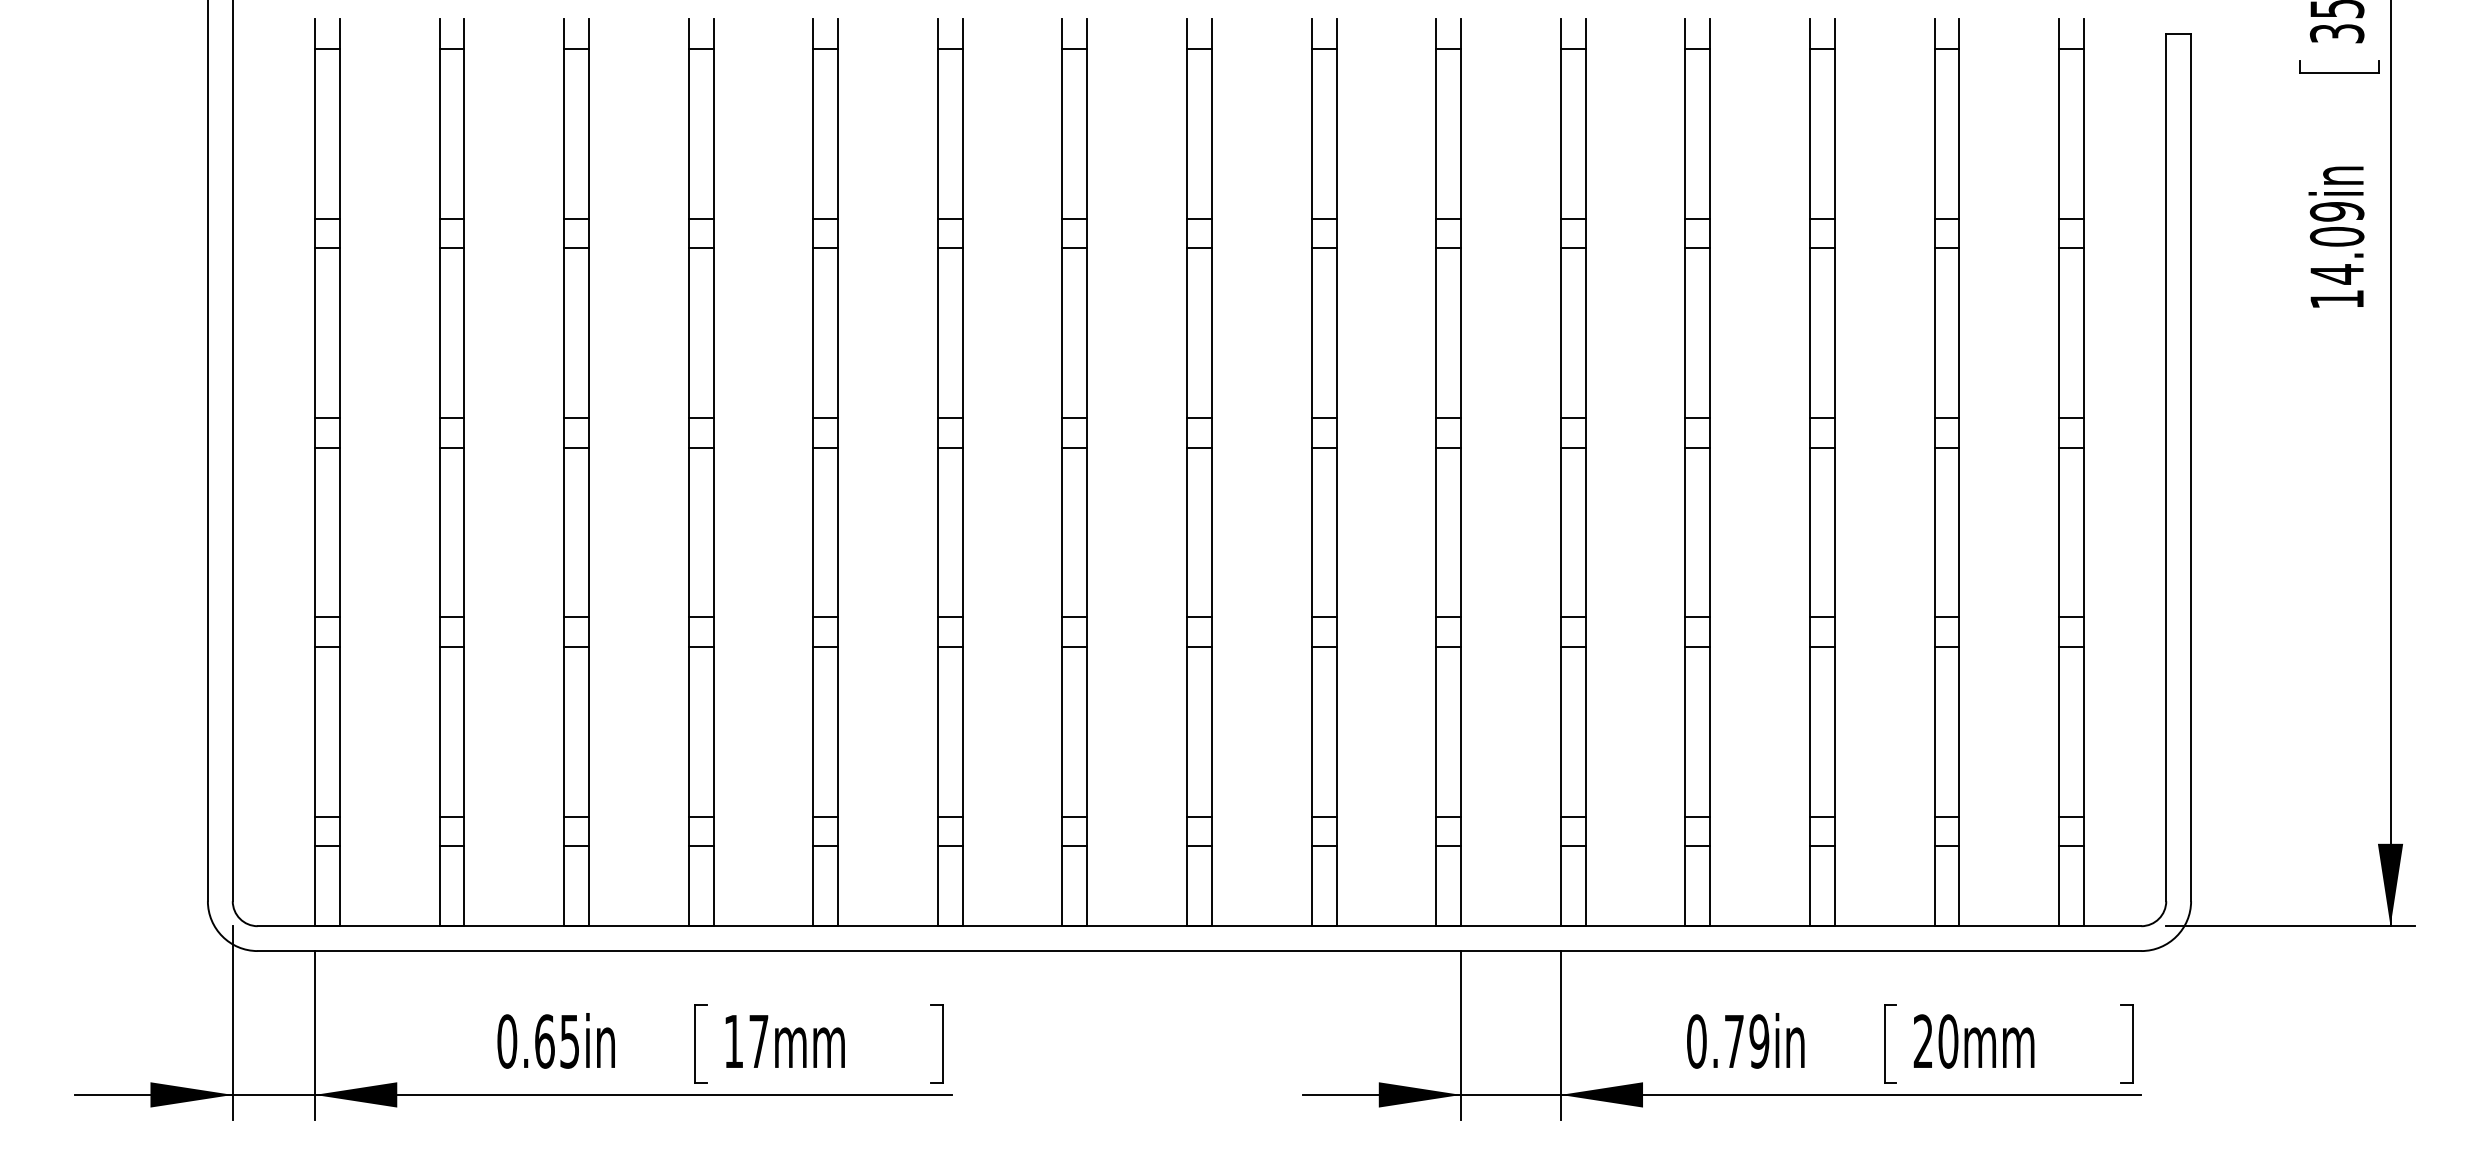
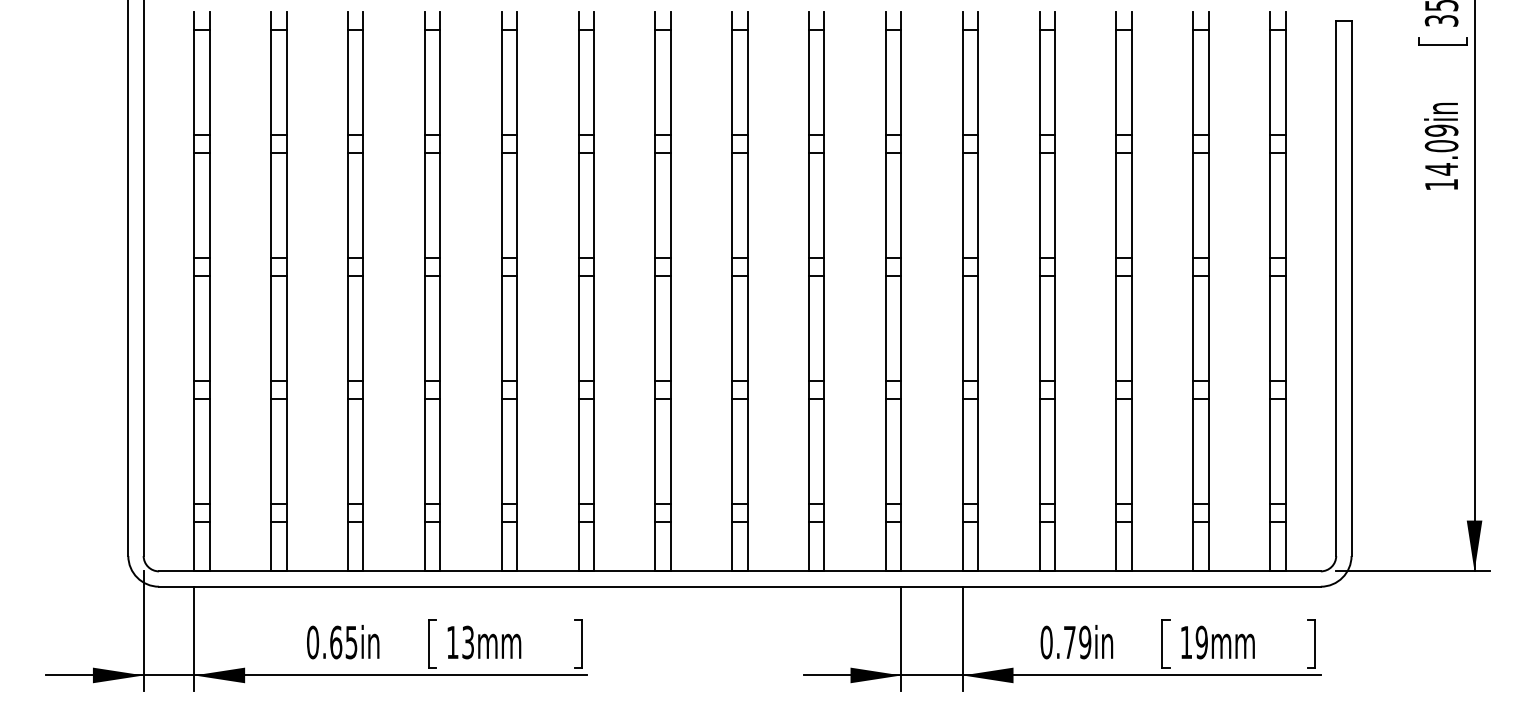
text: (757, 1041) -> (467, 642), 17mm -> 13mm
text: (1934, 1041) -> (1193, 642), 20mm -> 19mm

